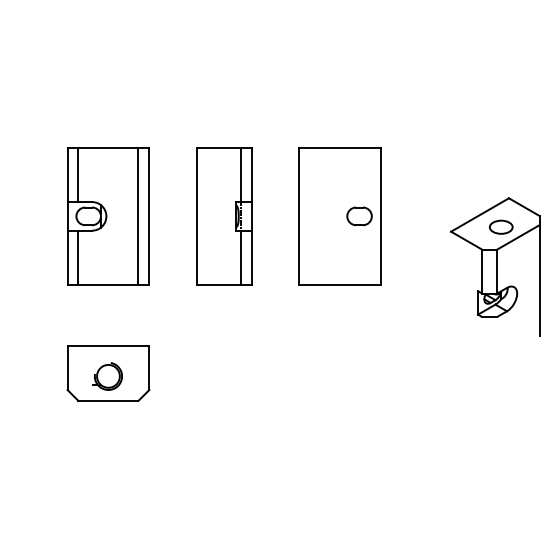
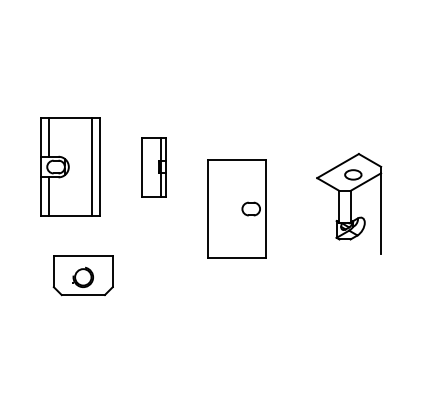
part: (223, 215) -> (153, 166), size x0.6
part: (339, 215) -> (236, 208), moved
part: (107, 373) -> (82, 275), moved

